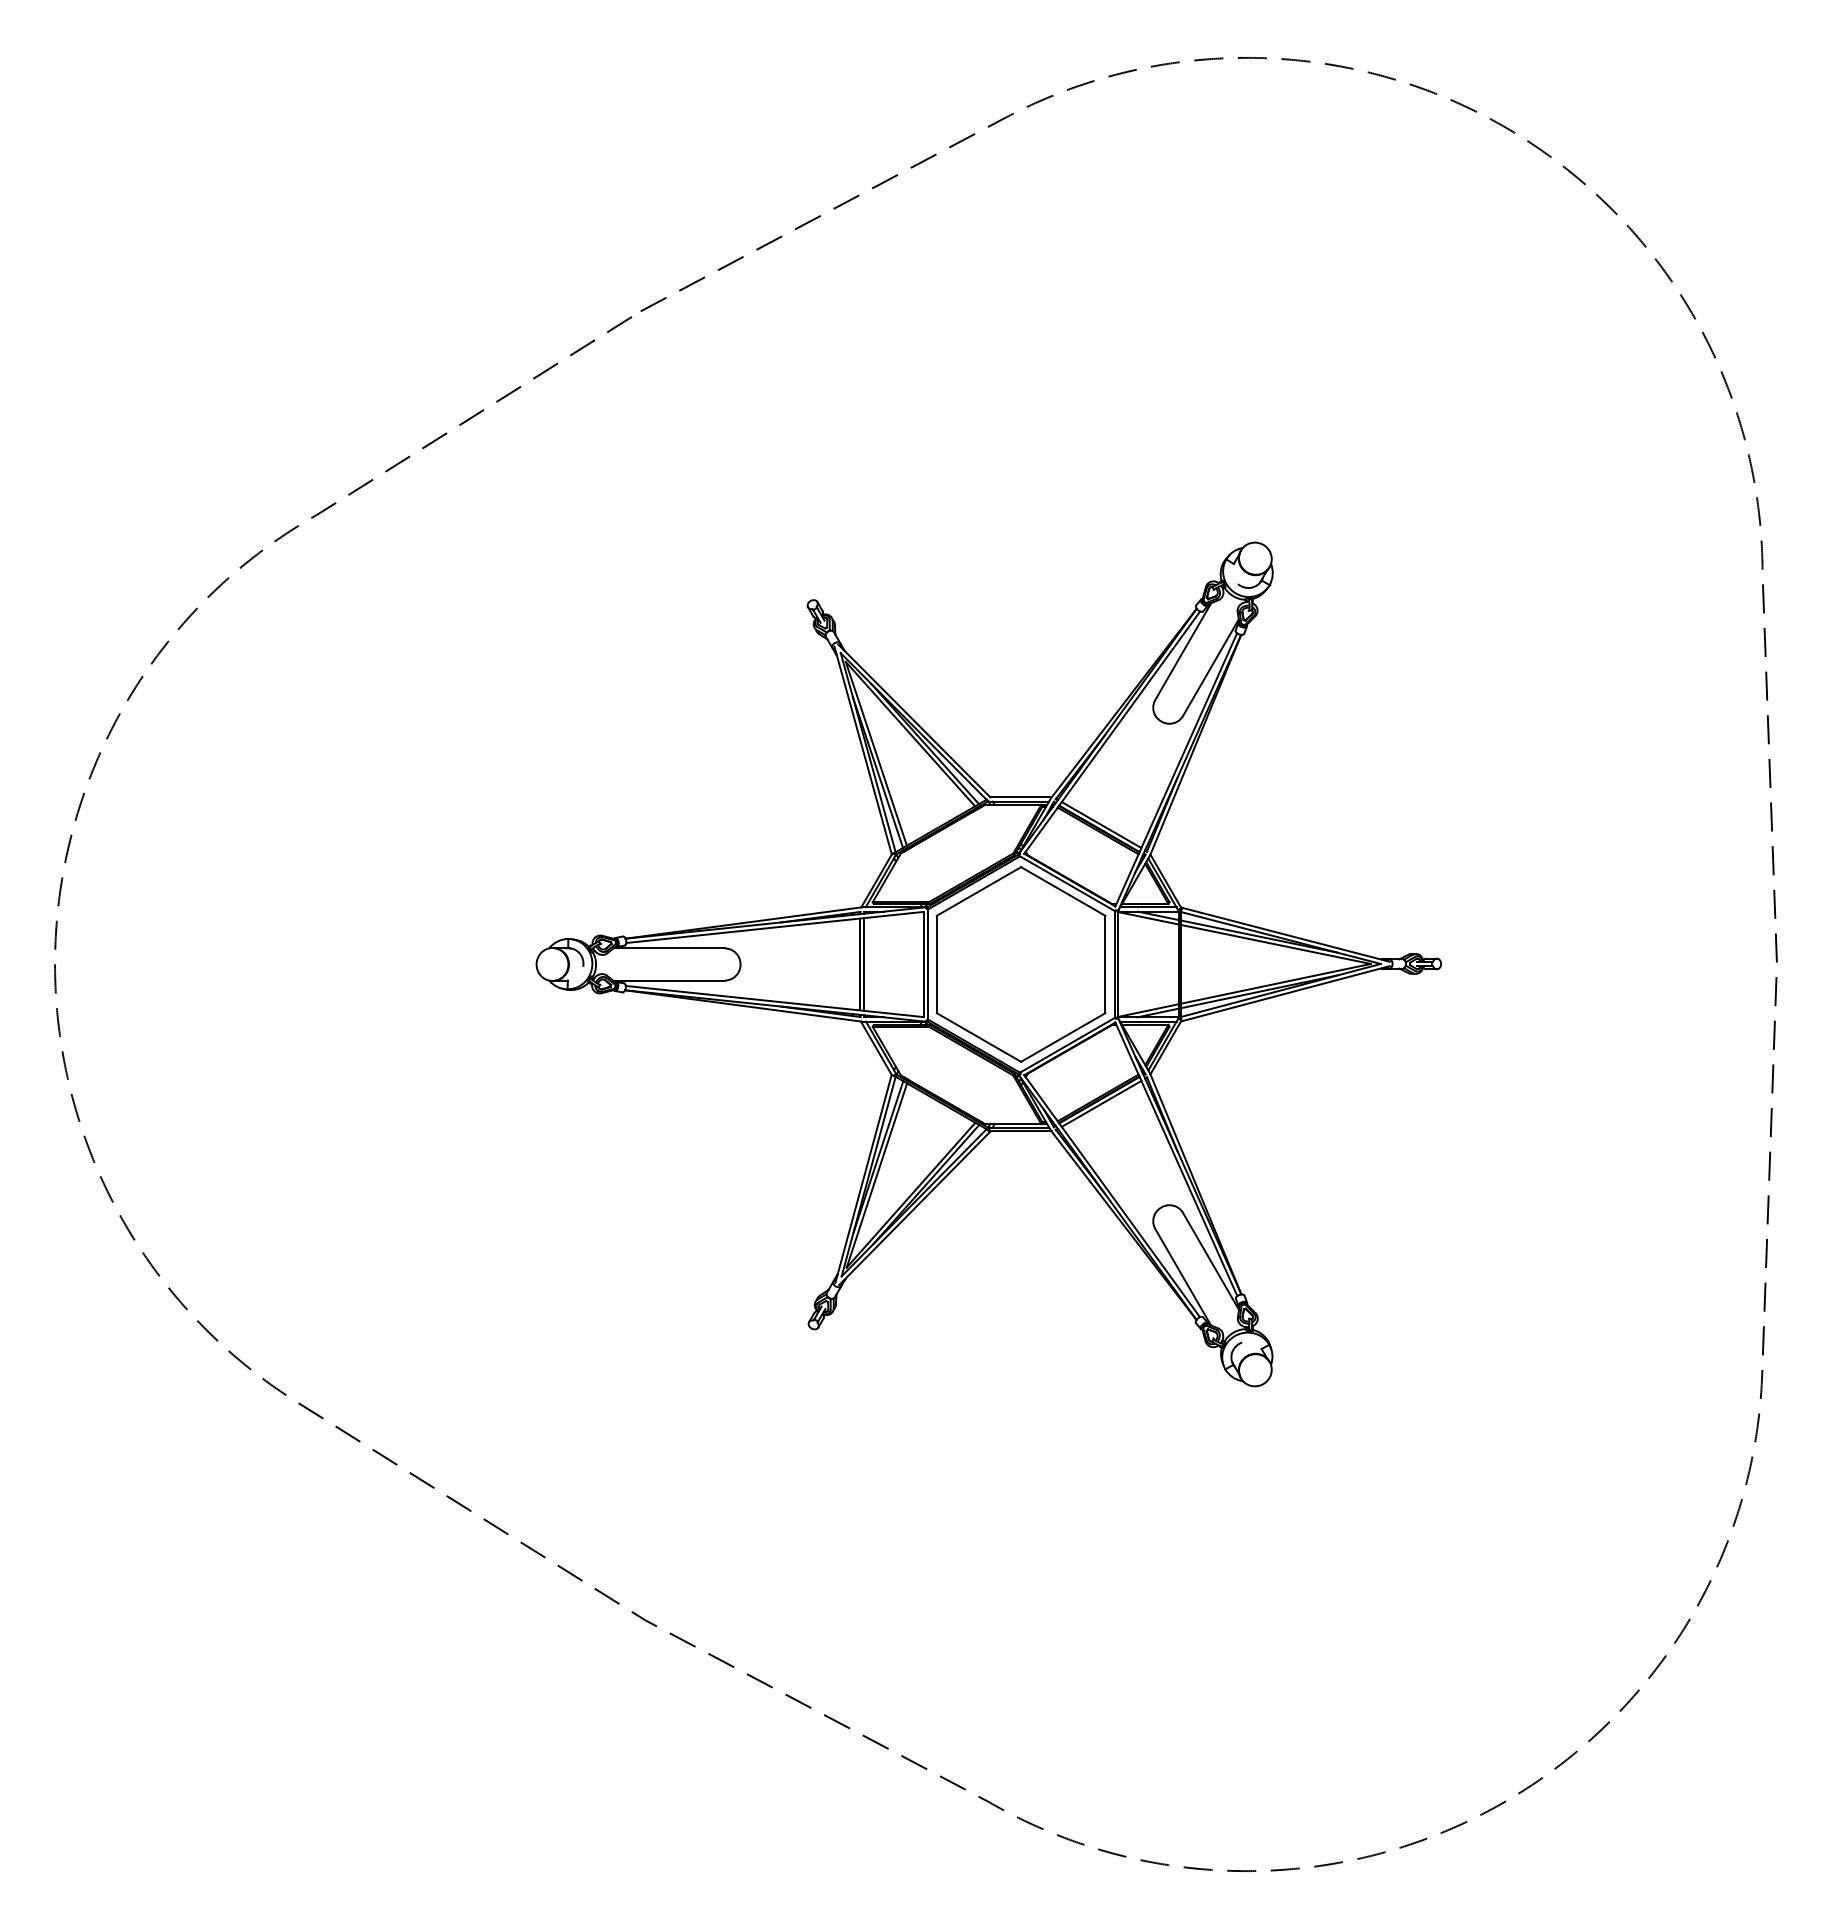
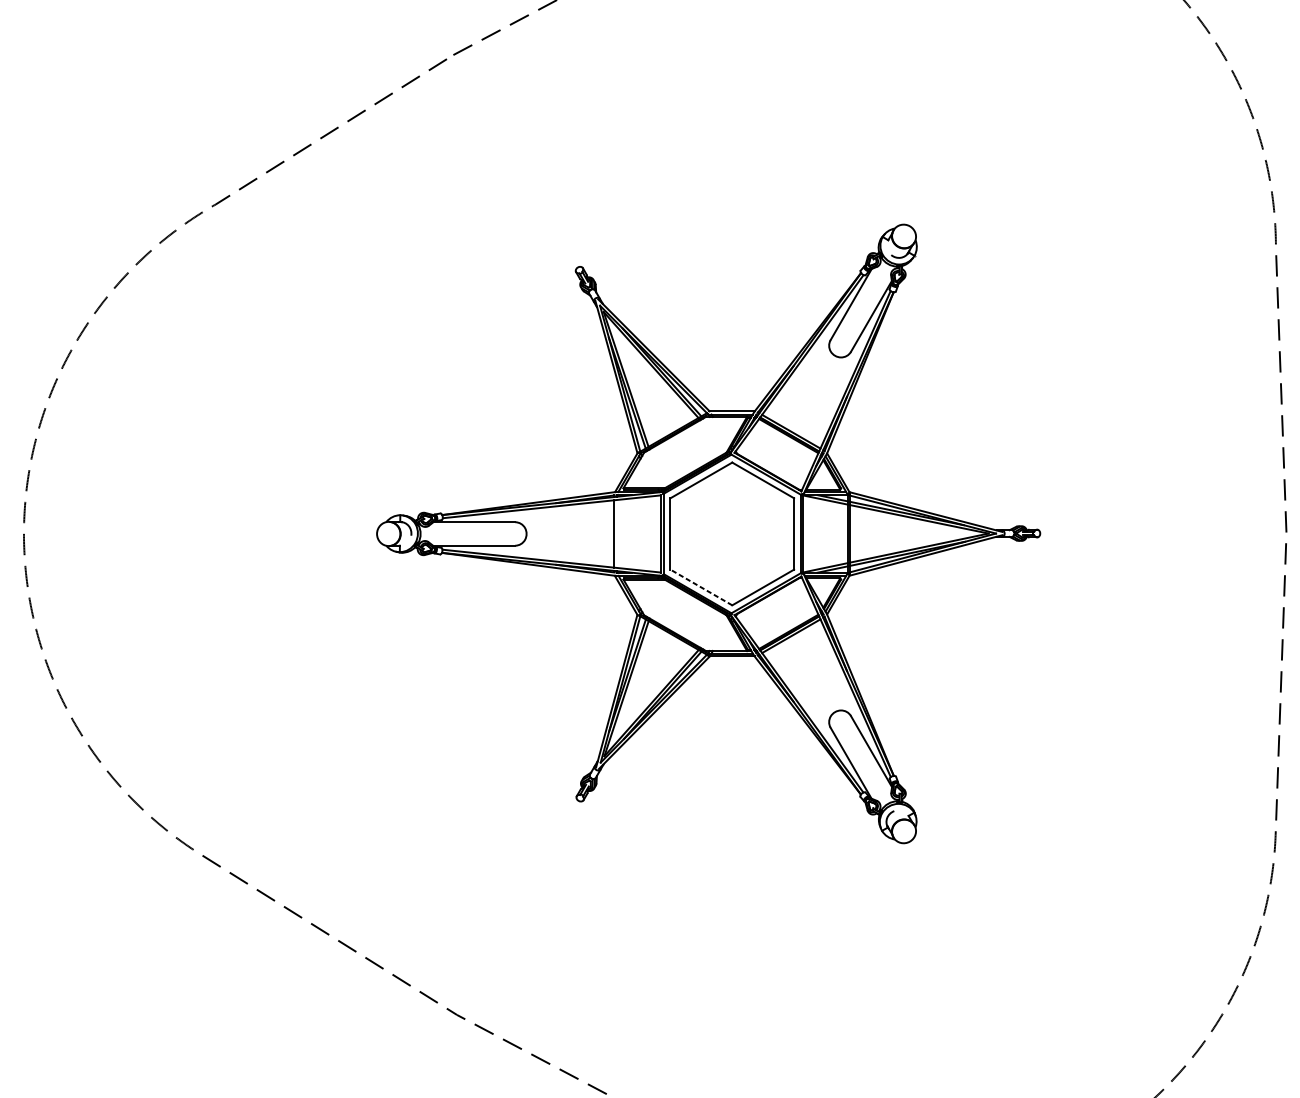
line: (864, 964) -> (617, 533), removed
line: (978, 1037) -> (701, 587), solid -> dashed

